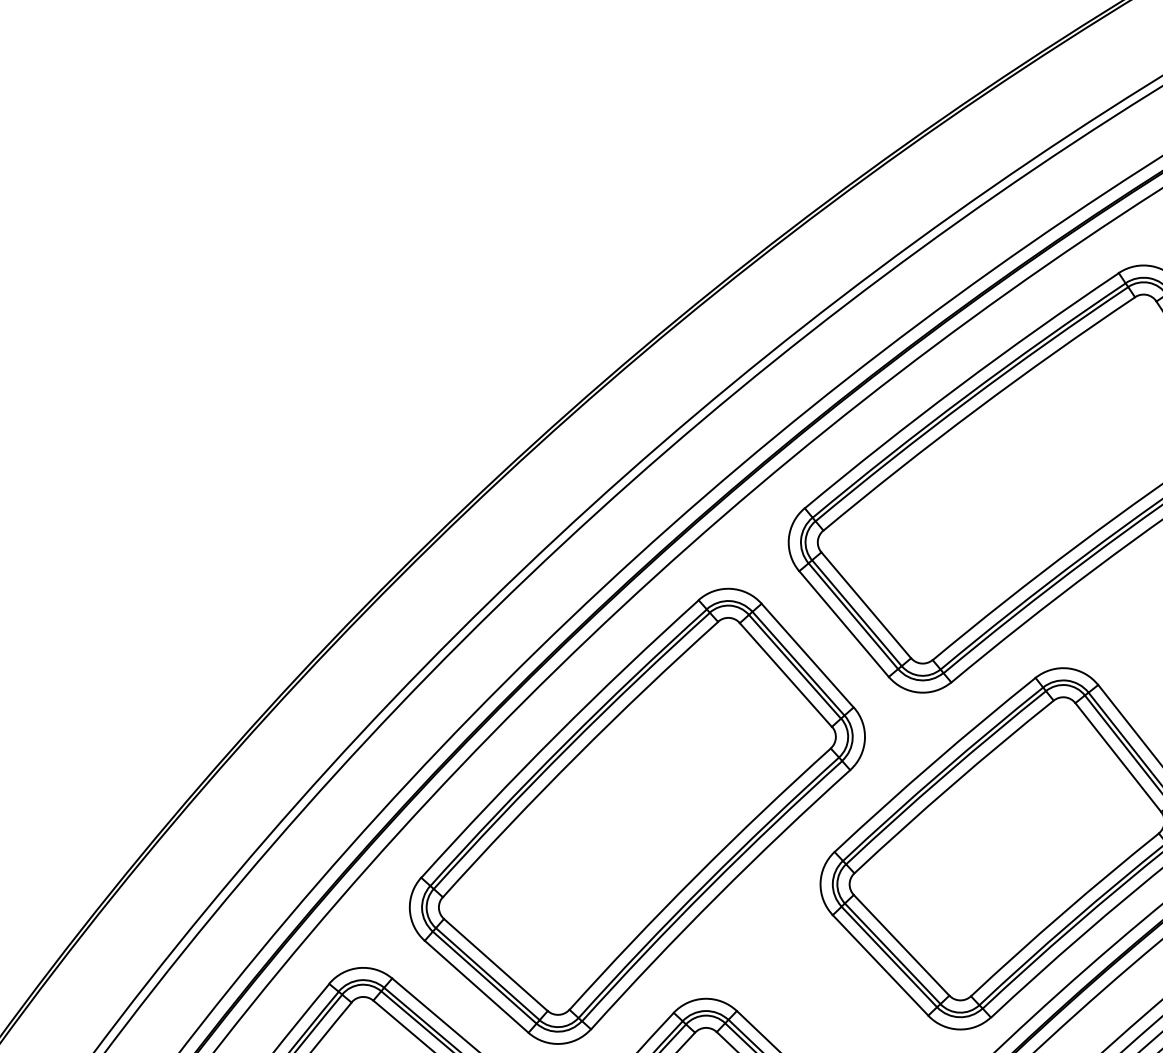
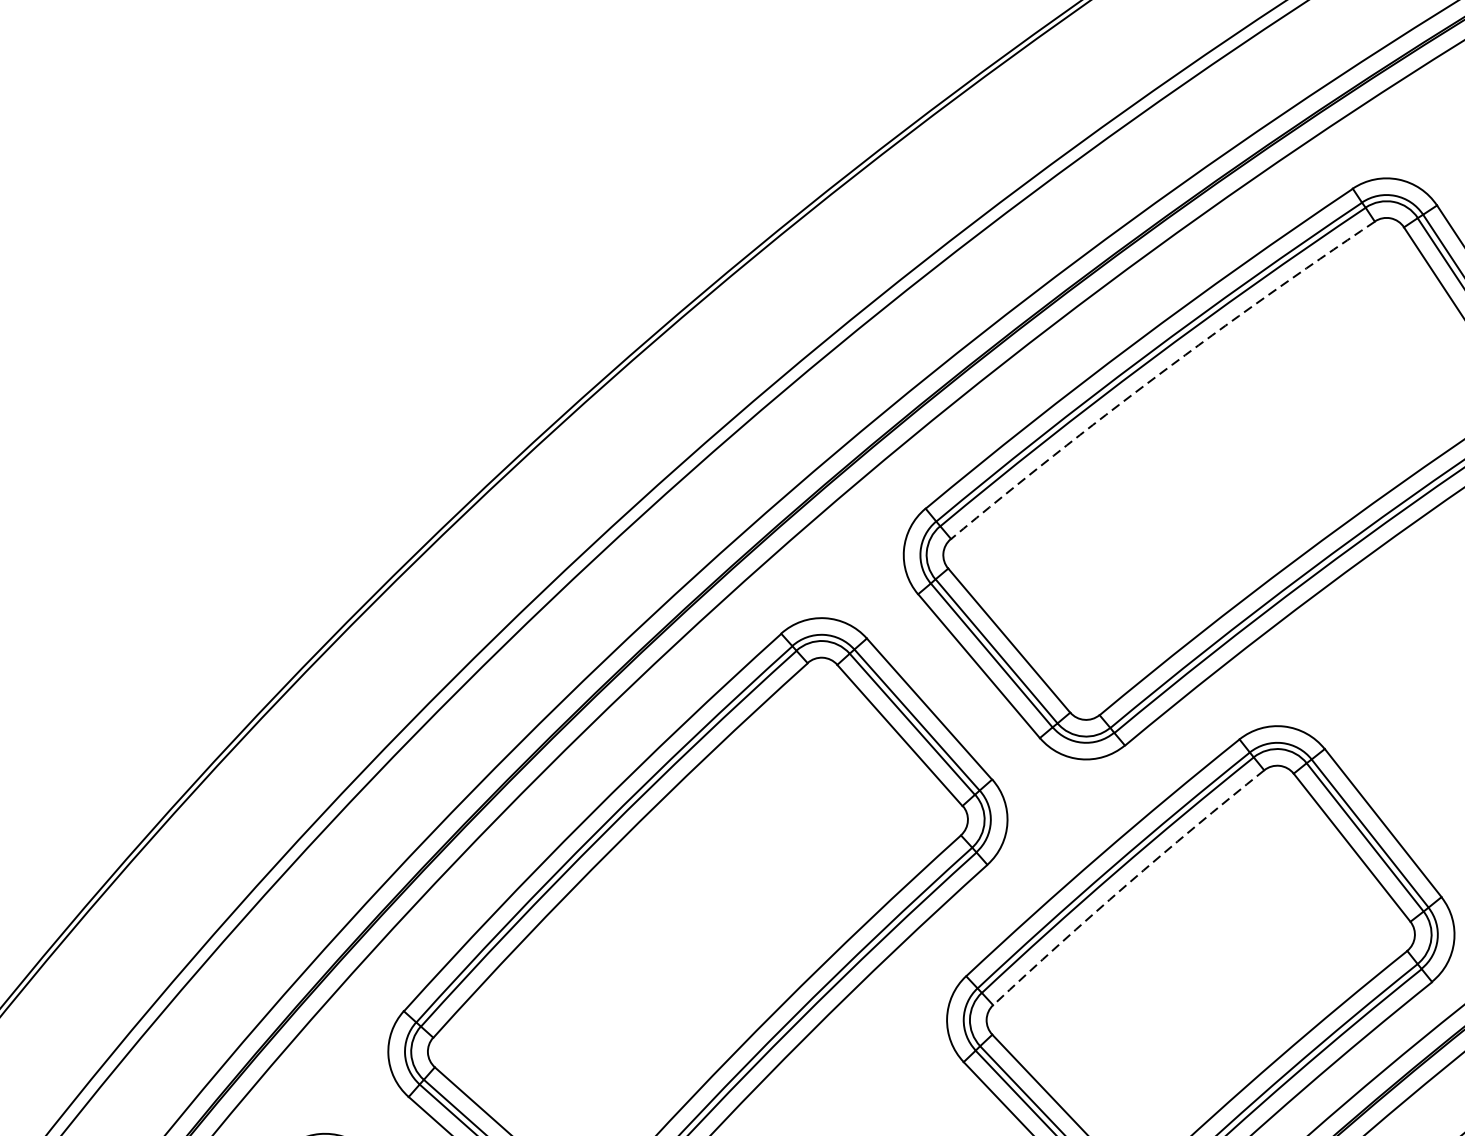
arc: (976, 409) -> (1159, 374), solid -> dashed
arc: (952, 785) -> (1126, 885), solid -> dashed

